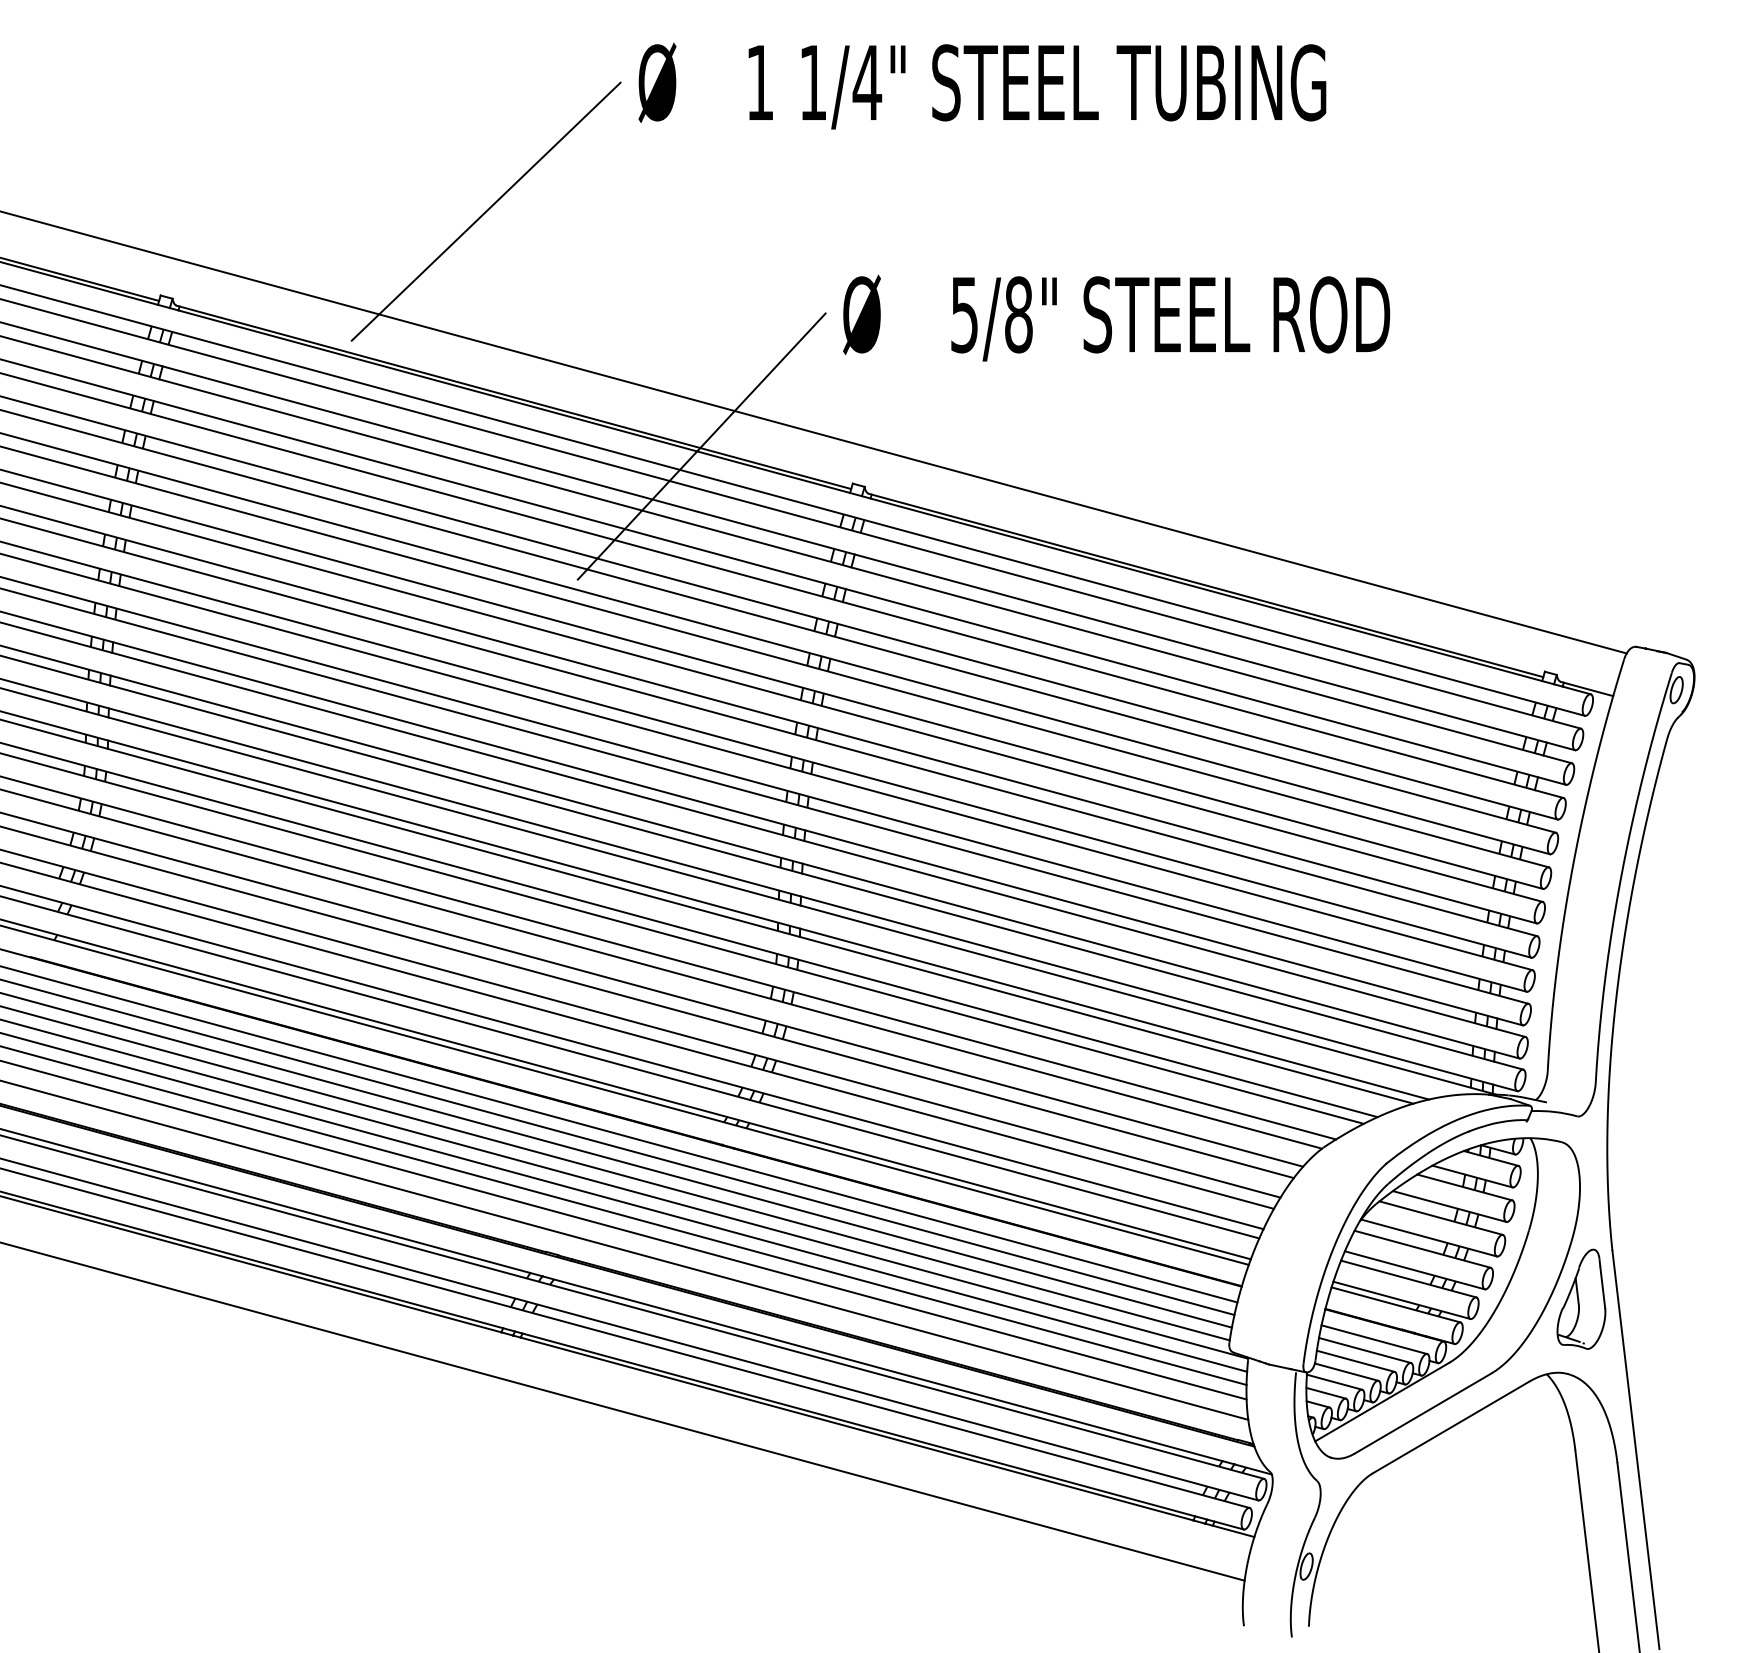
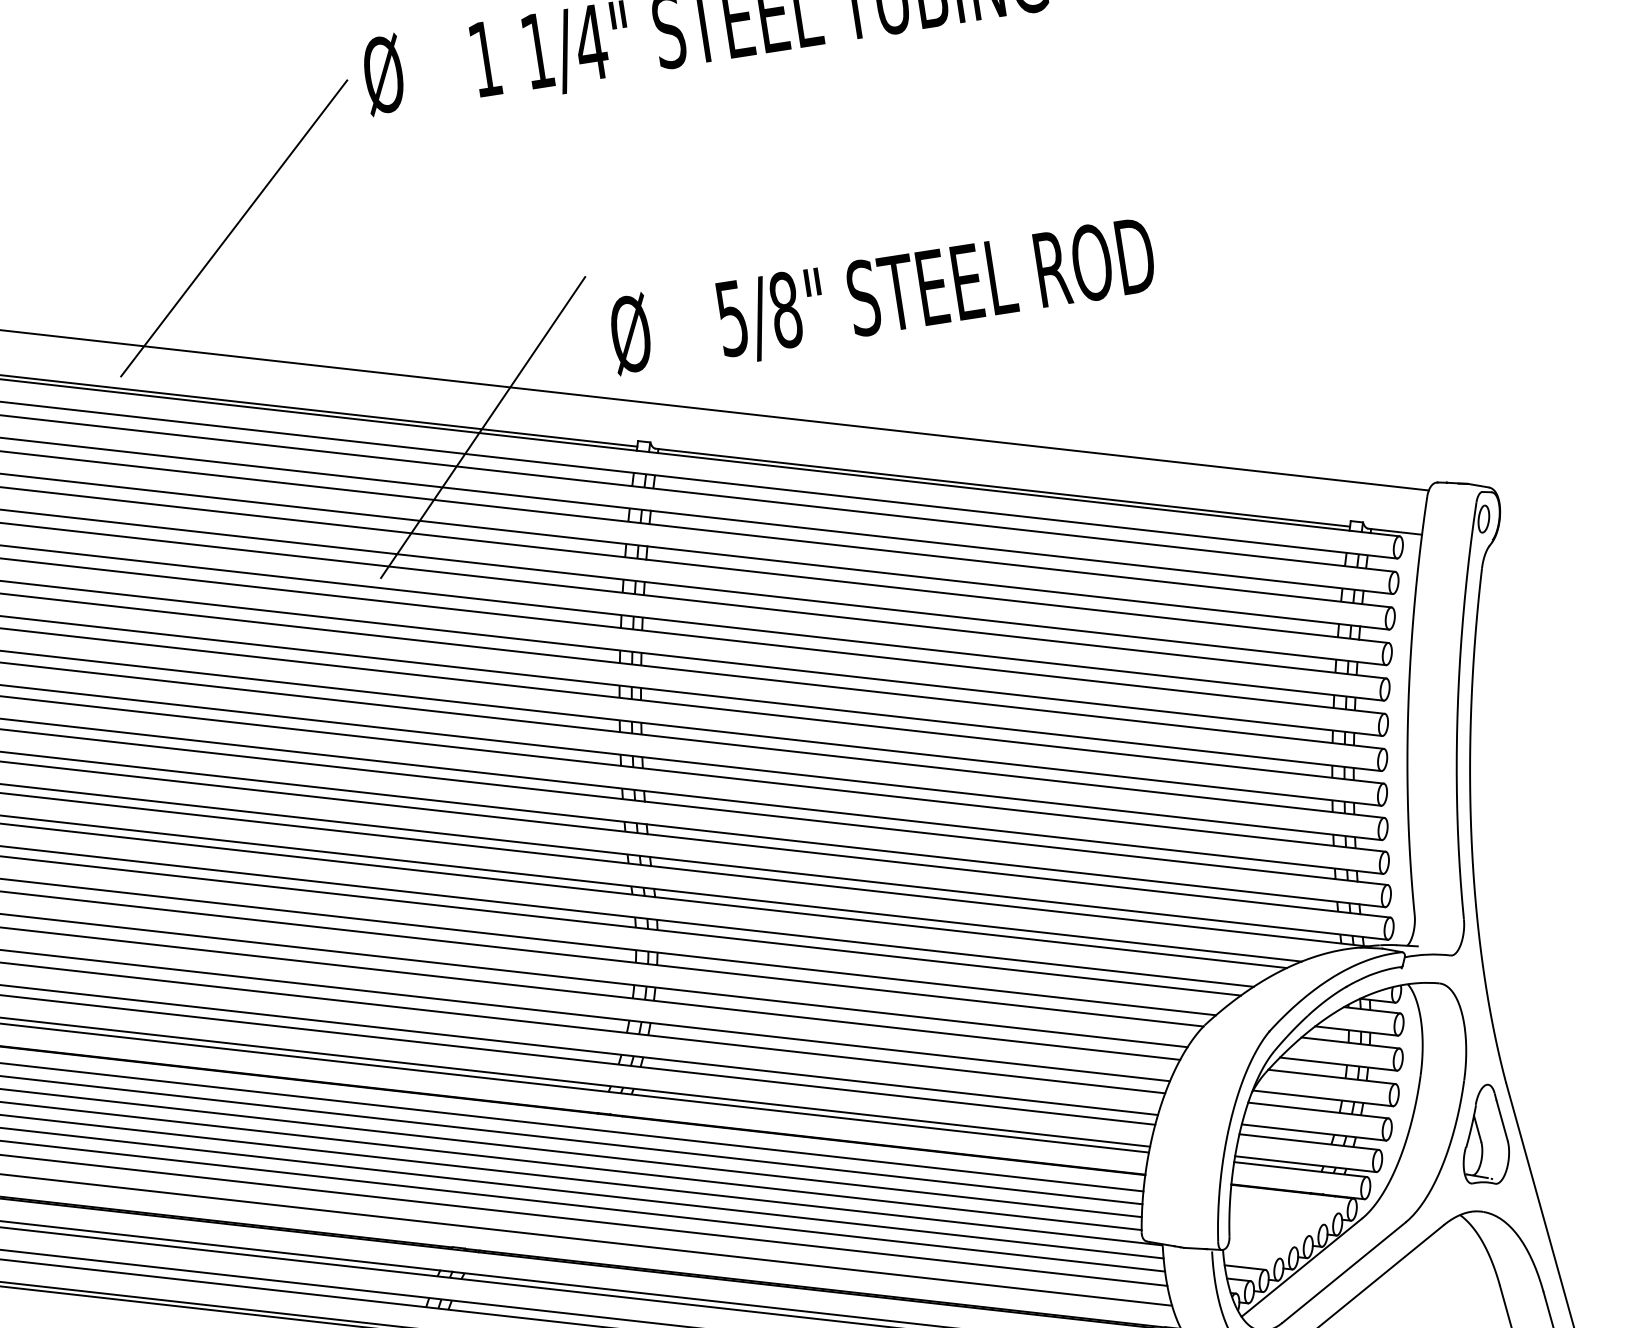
text: (1116, 317) -> (882, 297), moved
line: (1374, 1339) -> (1284, 1207), removed
line: (1365, 1349) -> (1277, 1218), removed
line: (1355, 1360) -> (1269, 1230), removed
line: (1346, 1371) -> (1261, 1242), removed
line: (1334, 1381) -> (1251, 1254), removed

